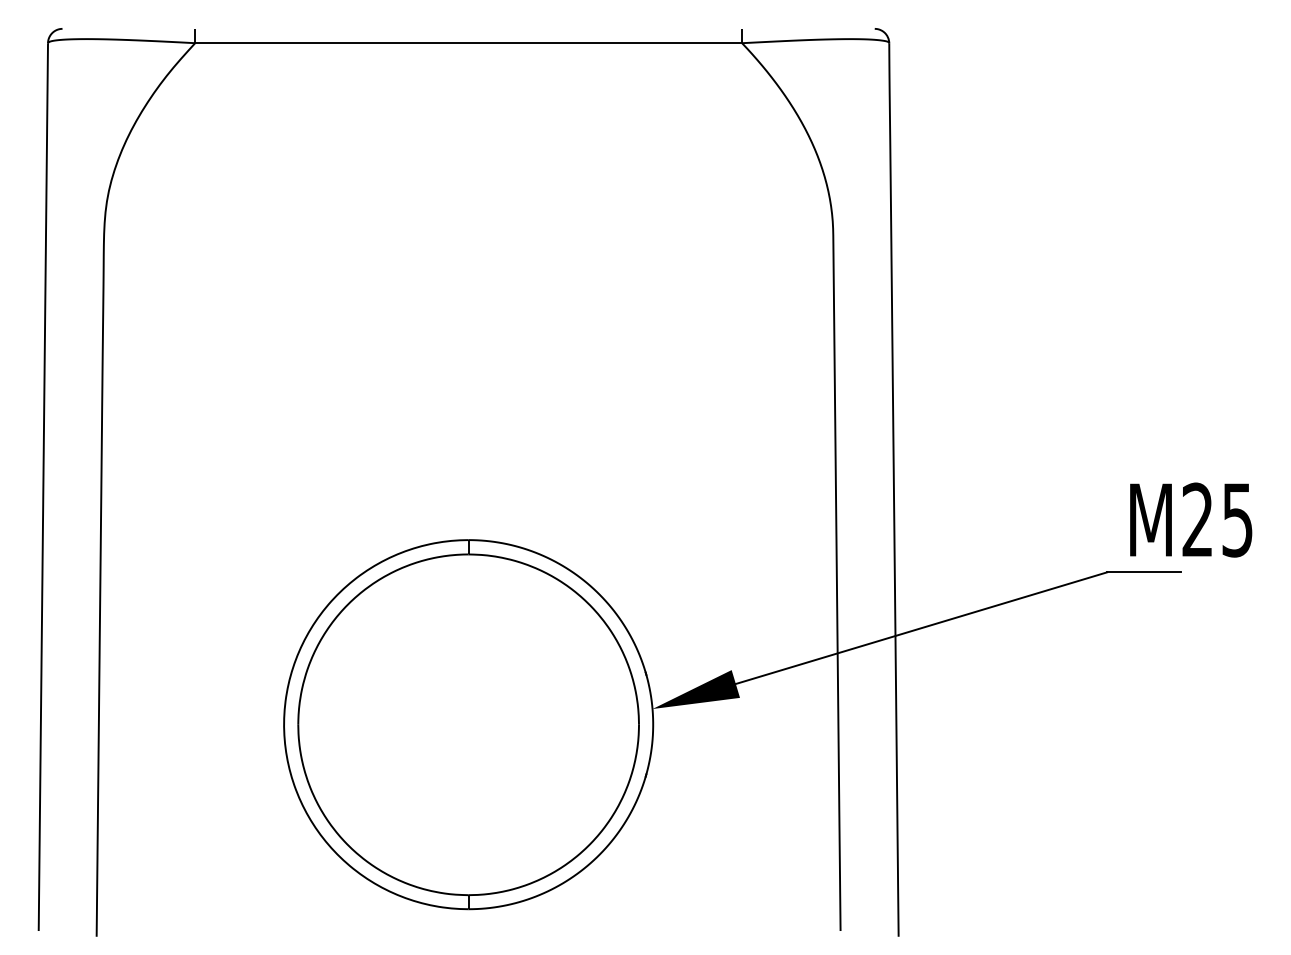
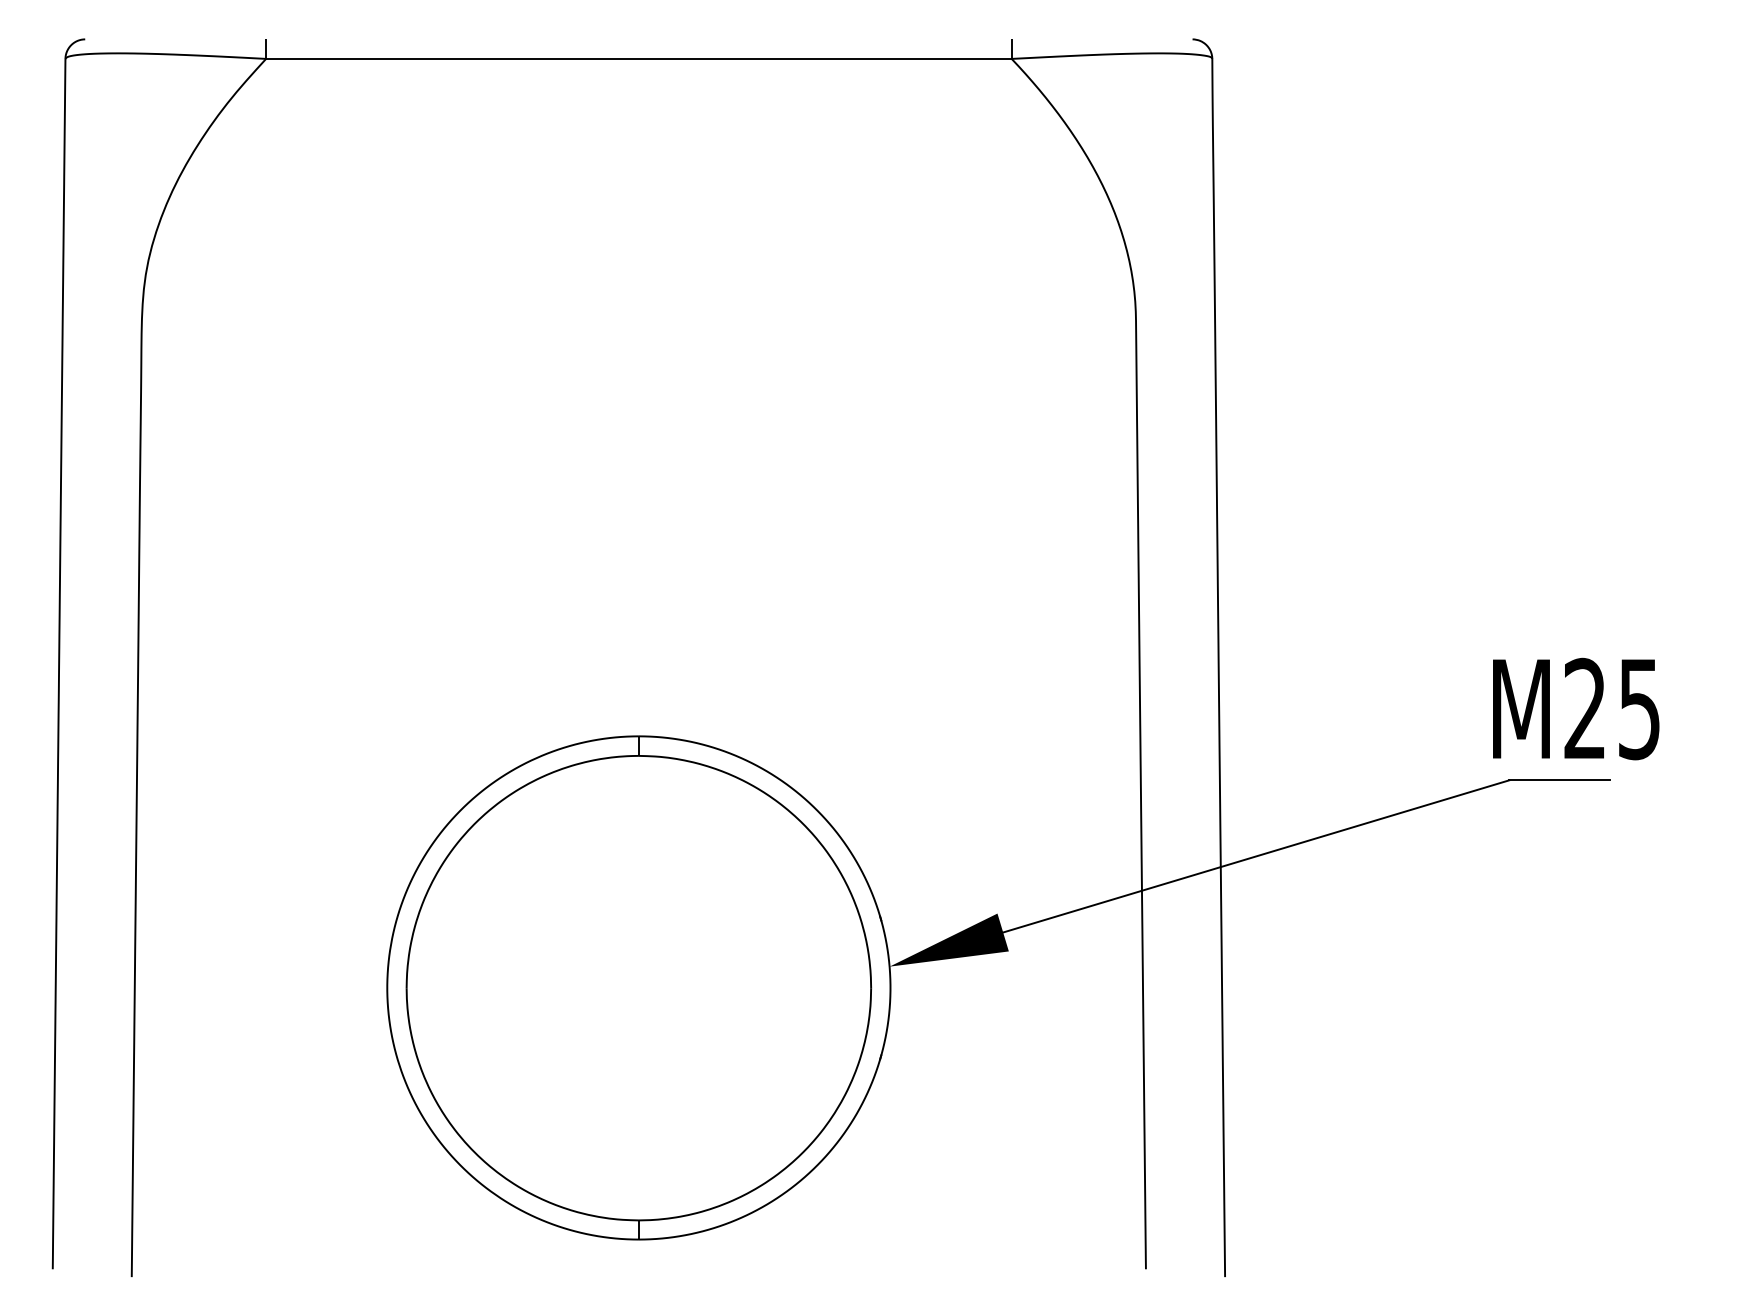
text: (1191, 519) -> (1576, 708), moved

